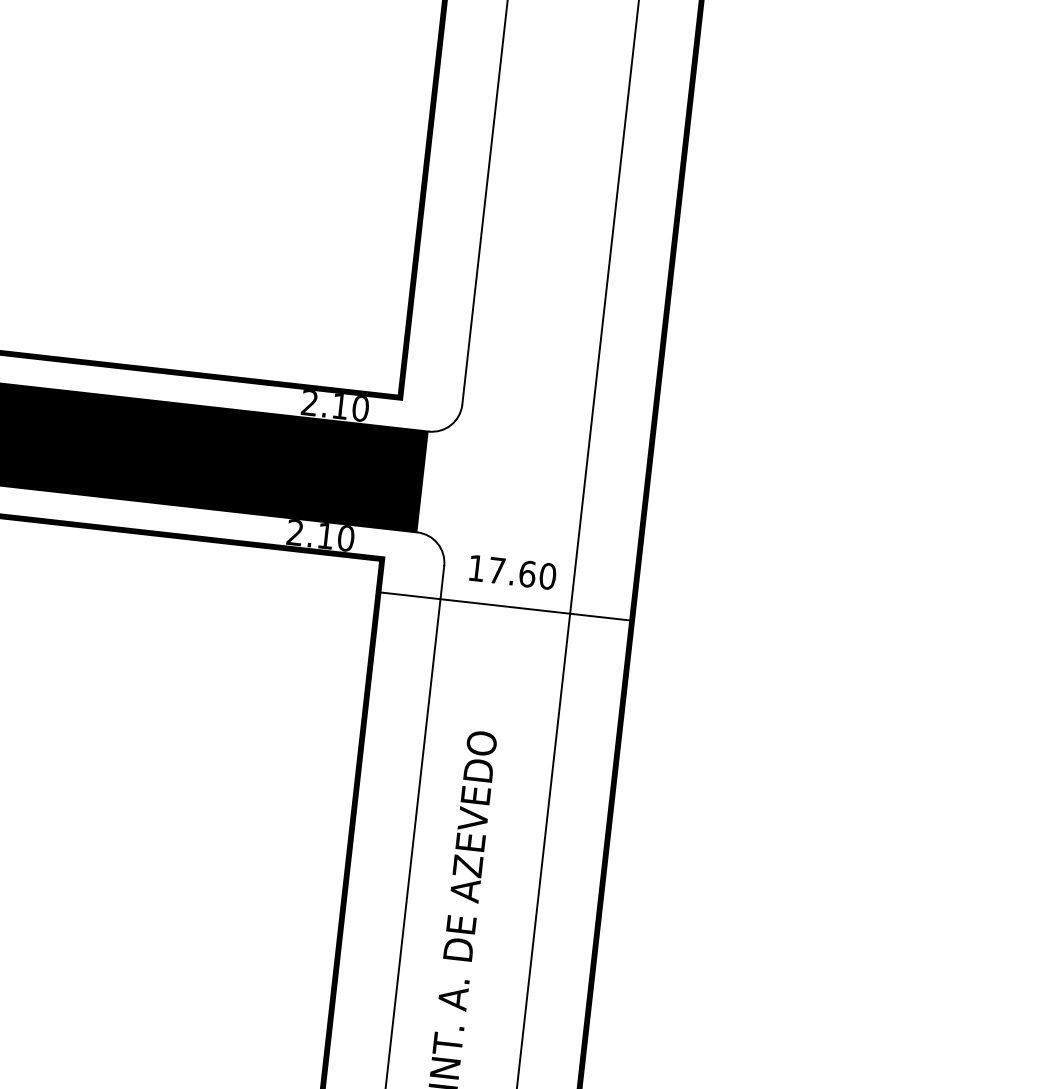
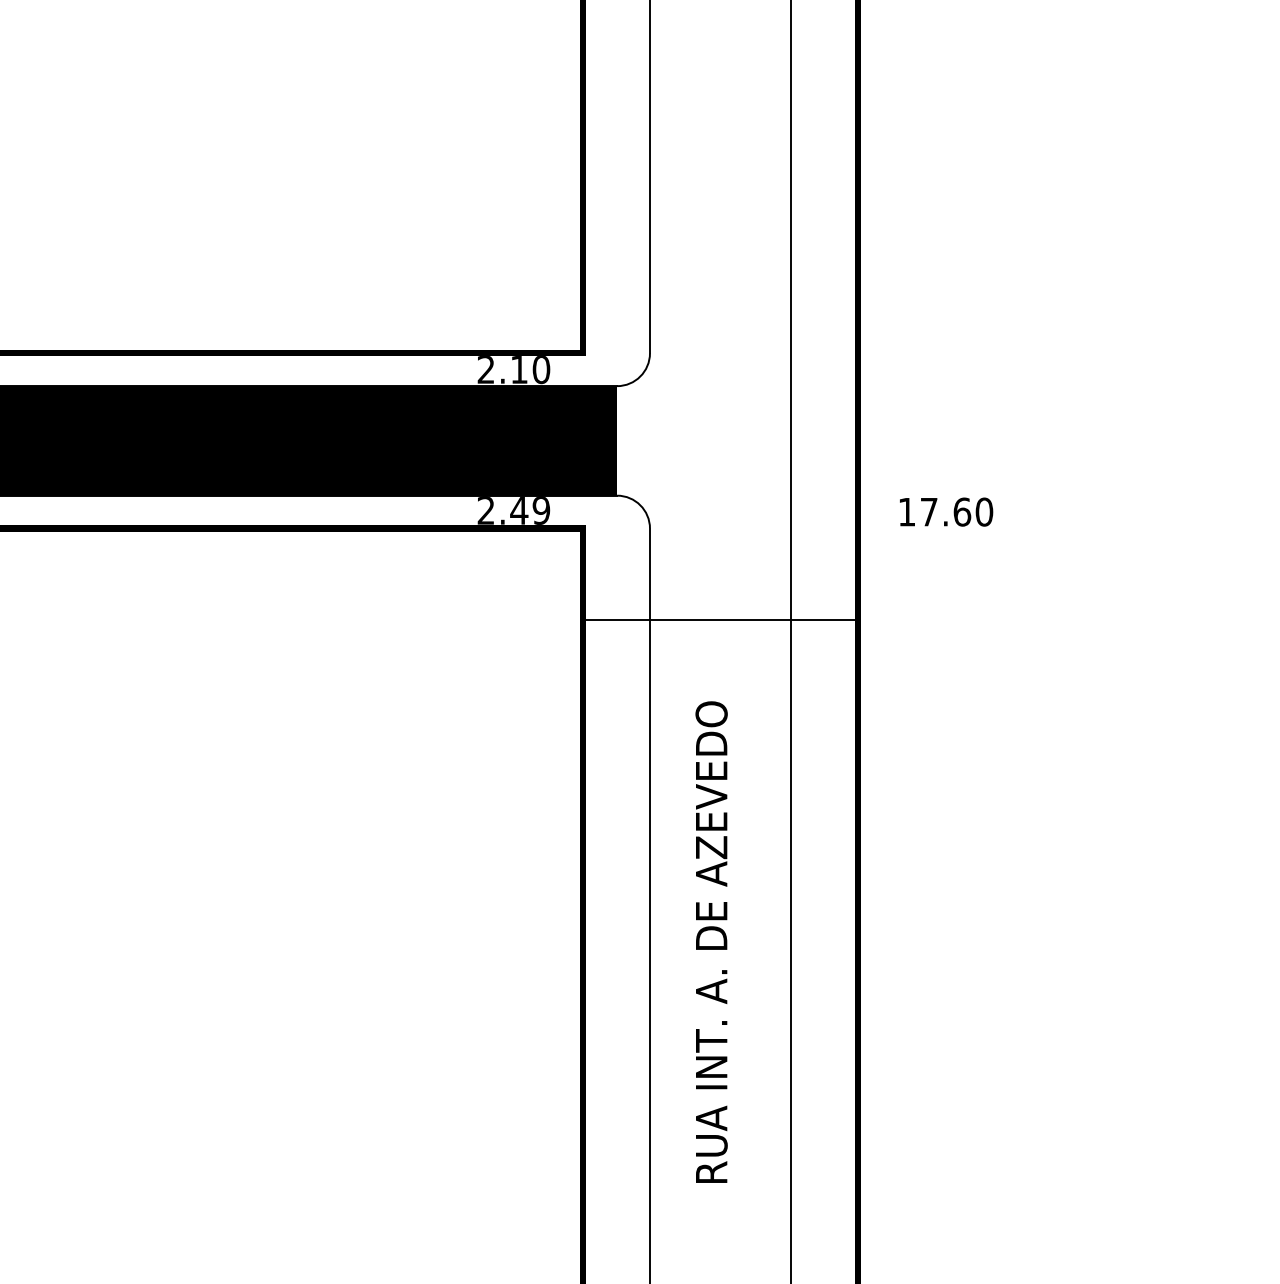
text: (336, 537) -> (530, 510), 2.10 -> 2.49
text: (513, 571) -> (946, 511), moved
line: (505, 606) -> (720, 619), moved

